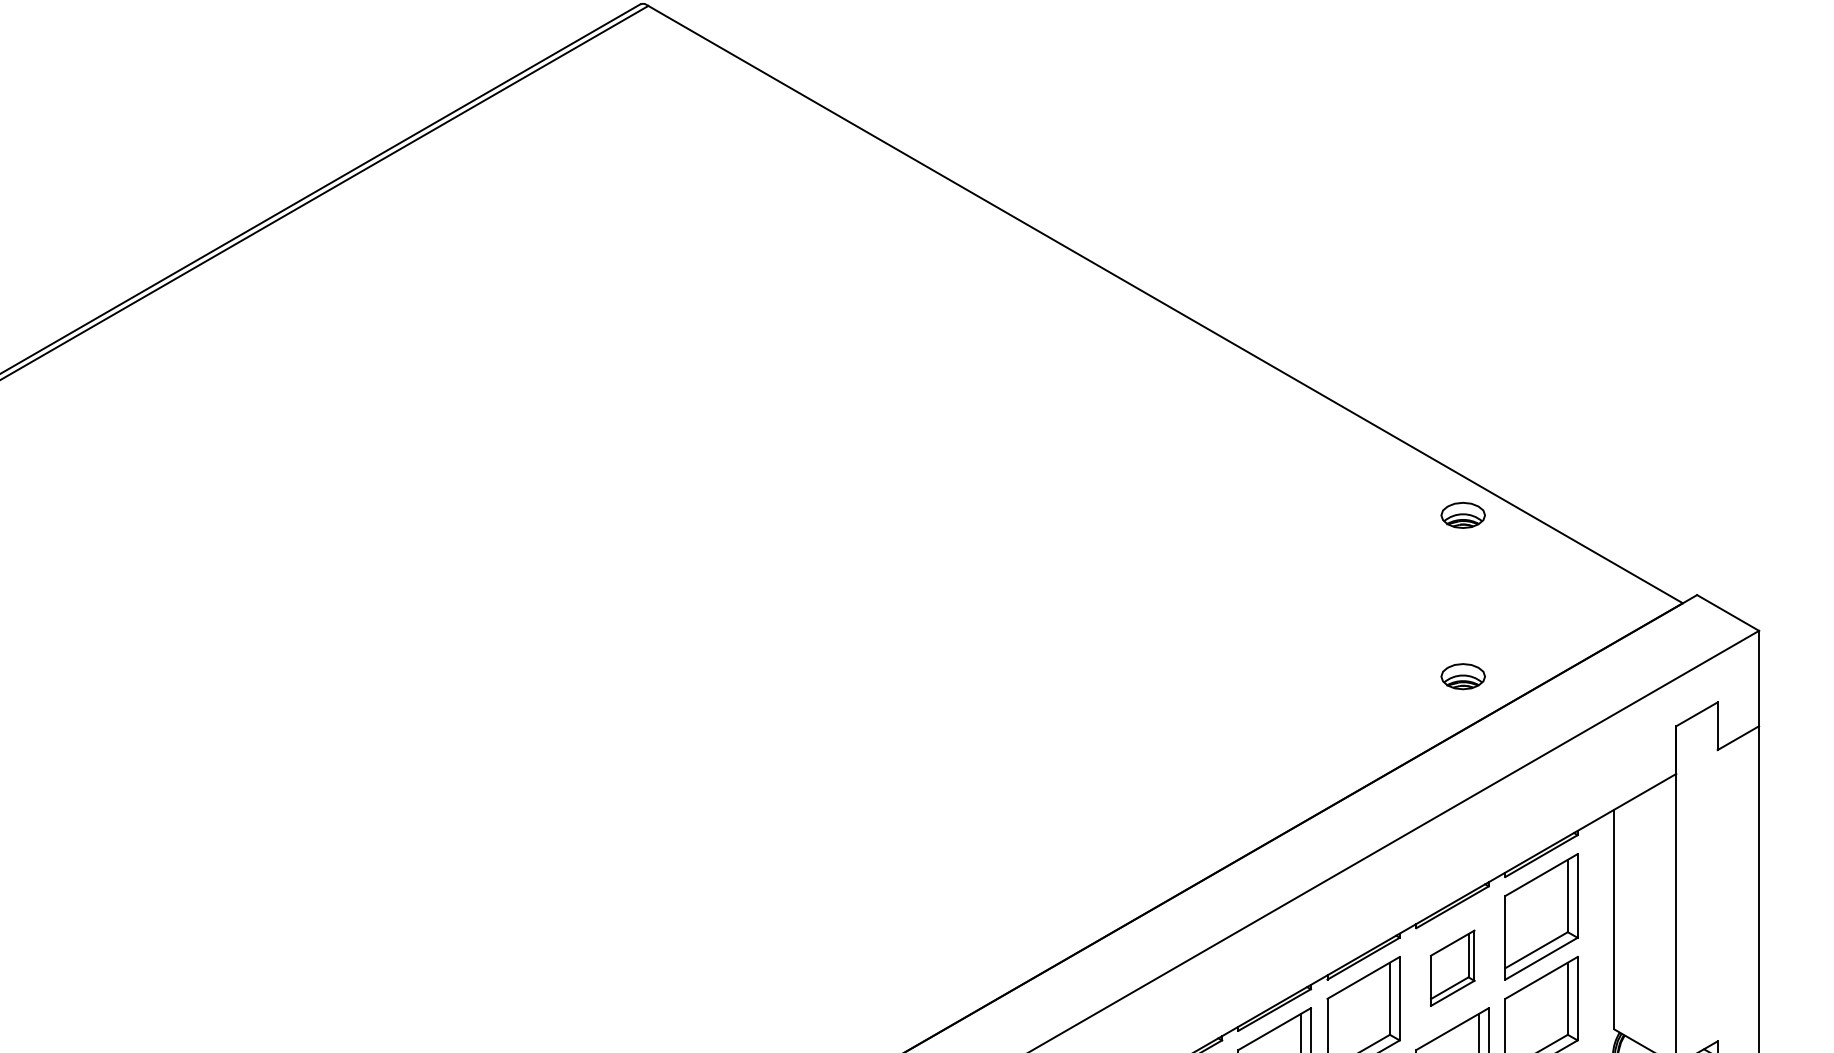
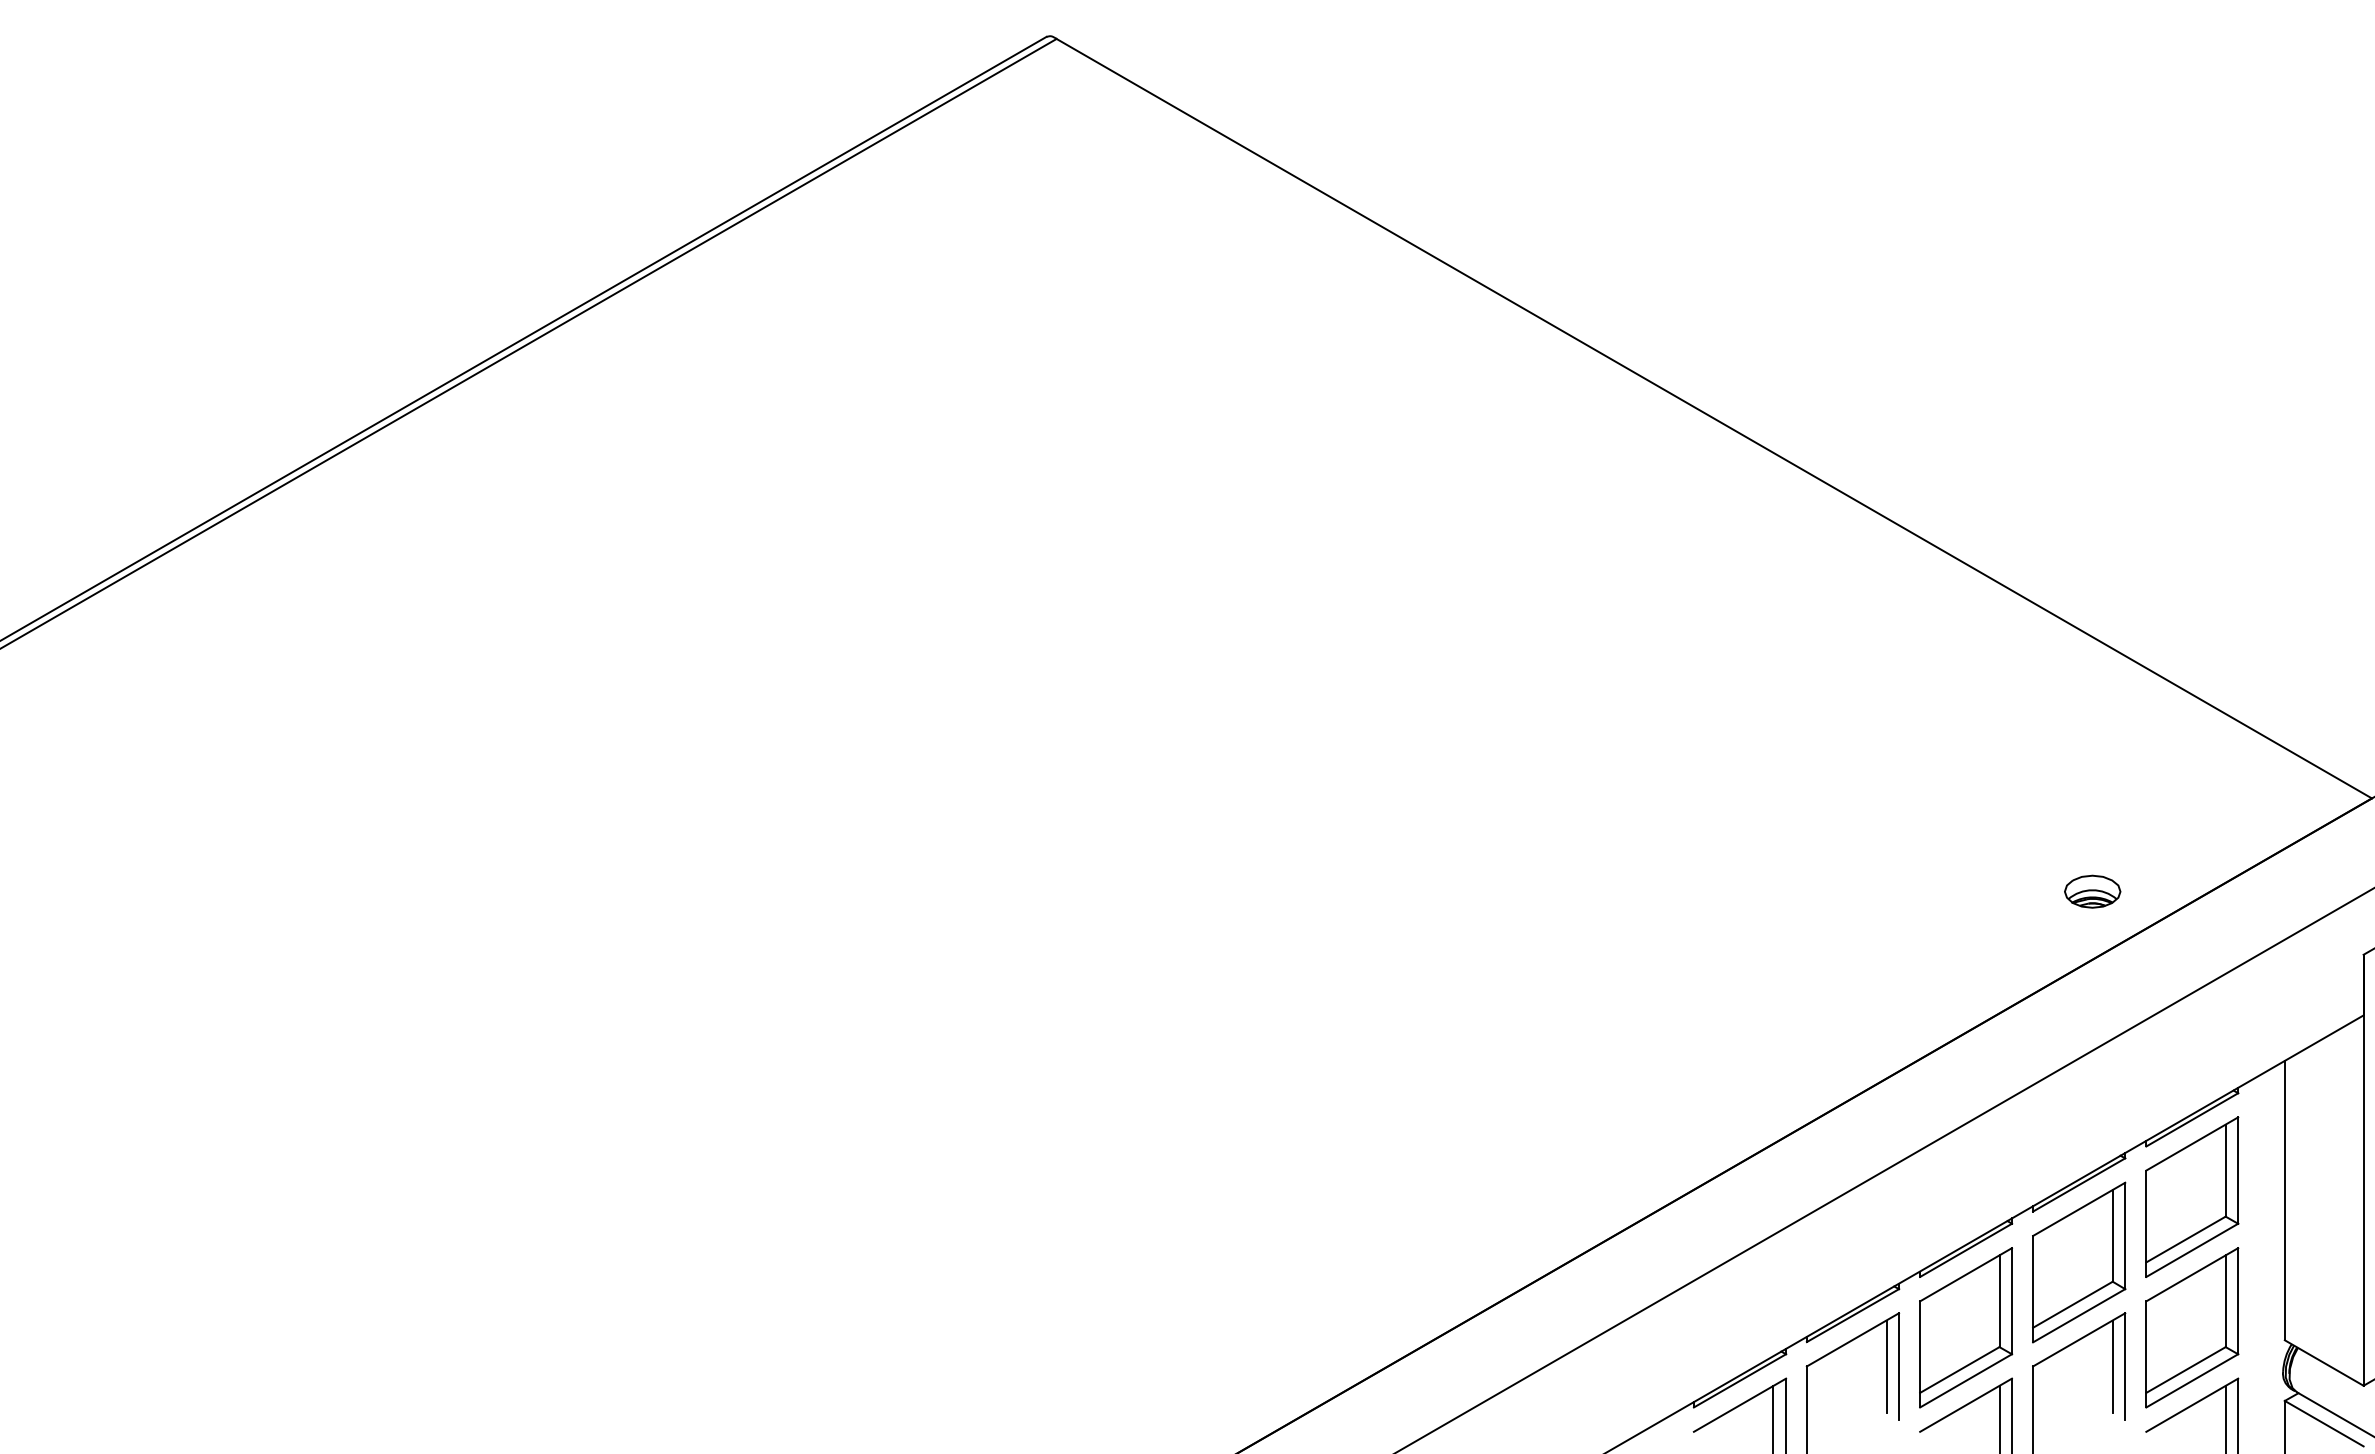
part: (1463, 515) -> (2092, 686), removed
part: (1452, 968) -> (2079, 1262), size x1.67

